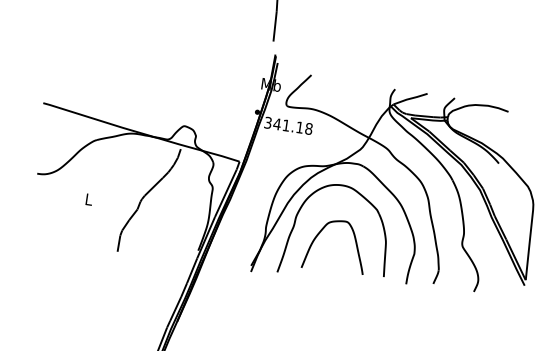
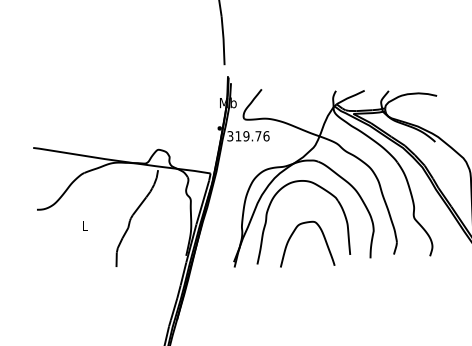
text: (293, 126) -> (252, 136), 341.18 -> 319.76
curve: (321, 232) -> (293, 234), moved

